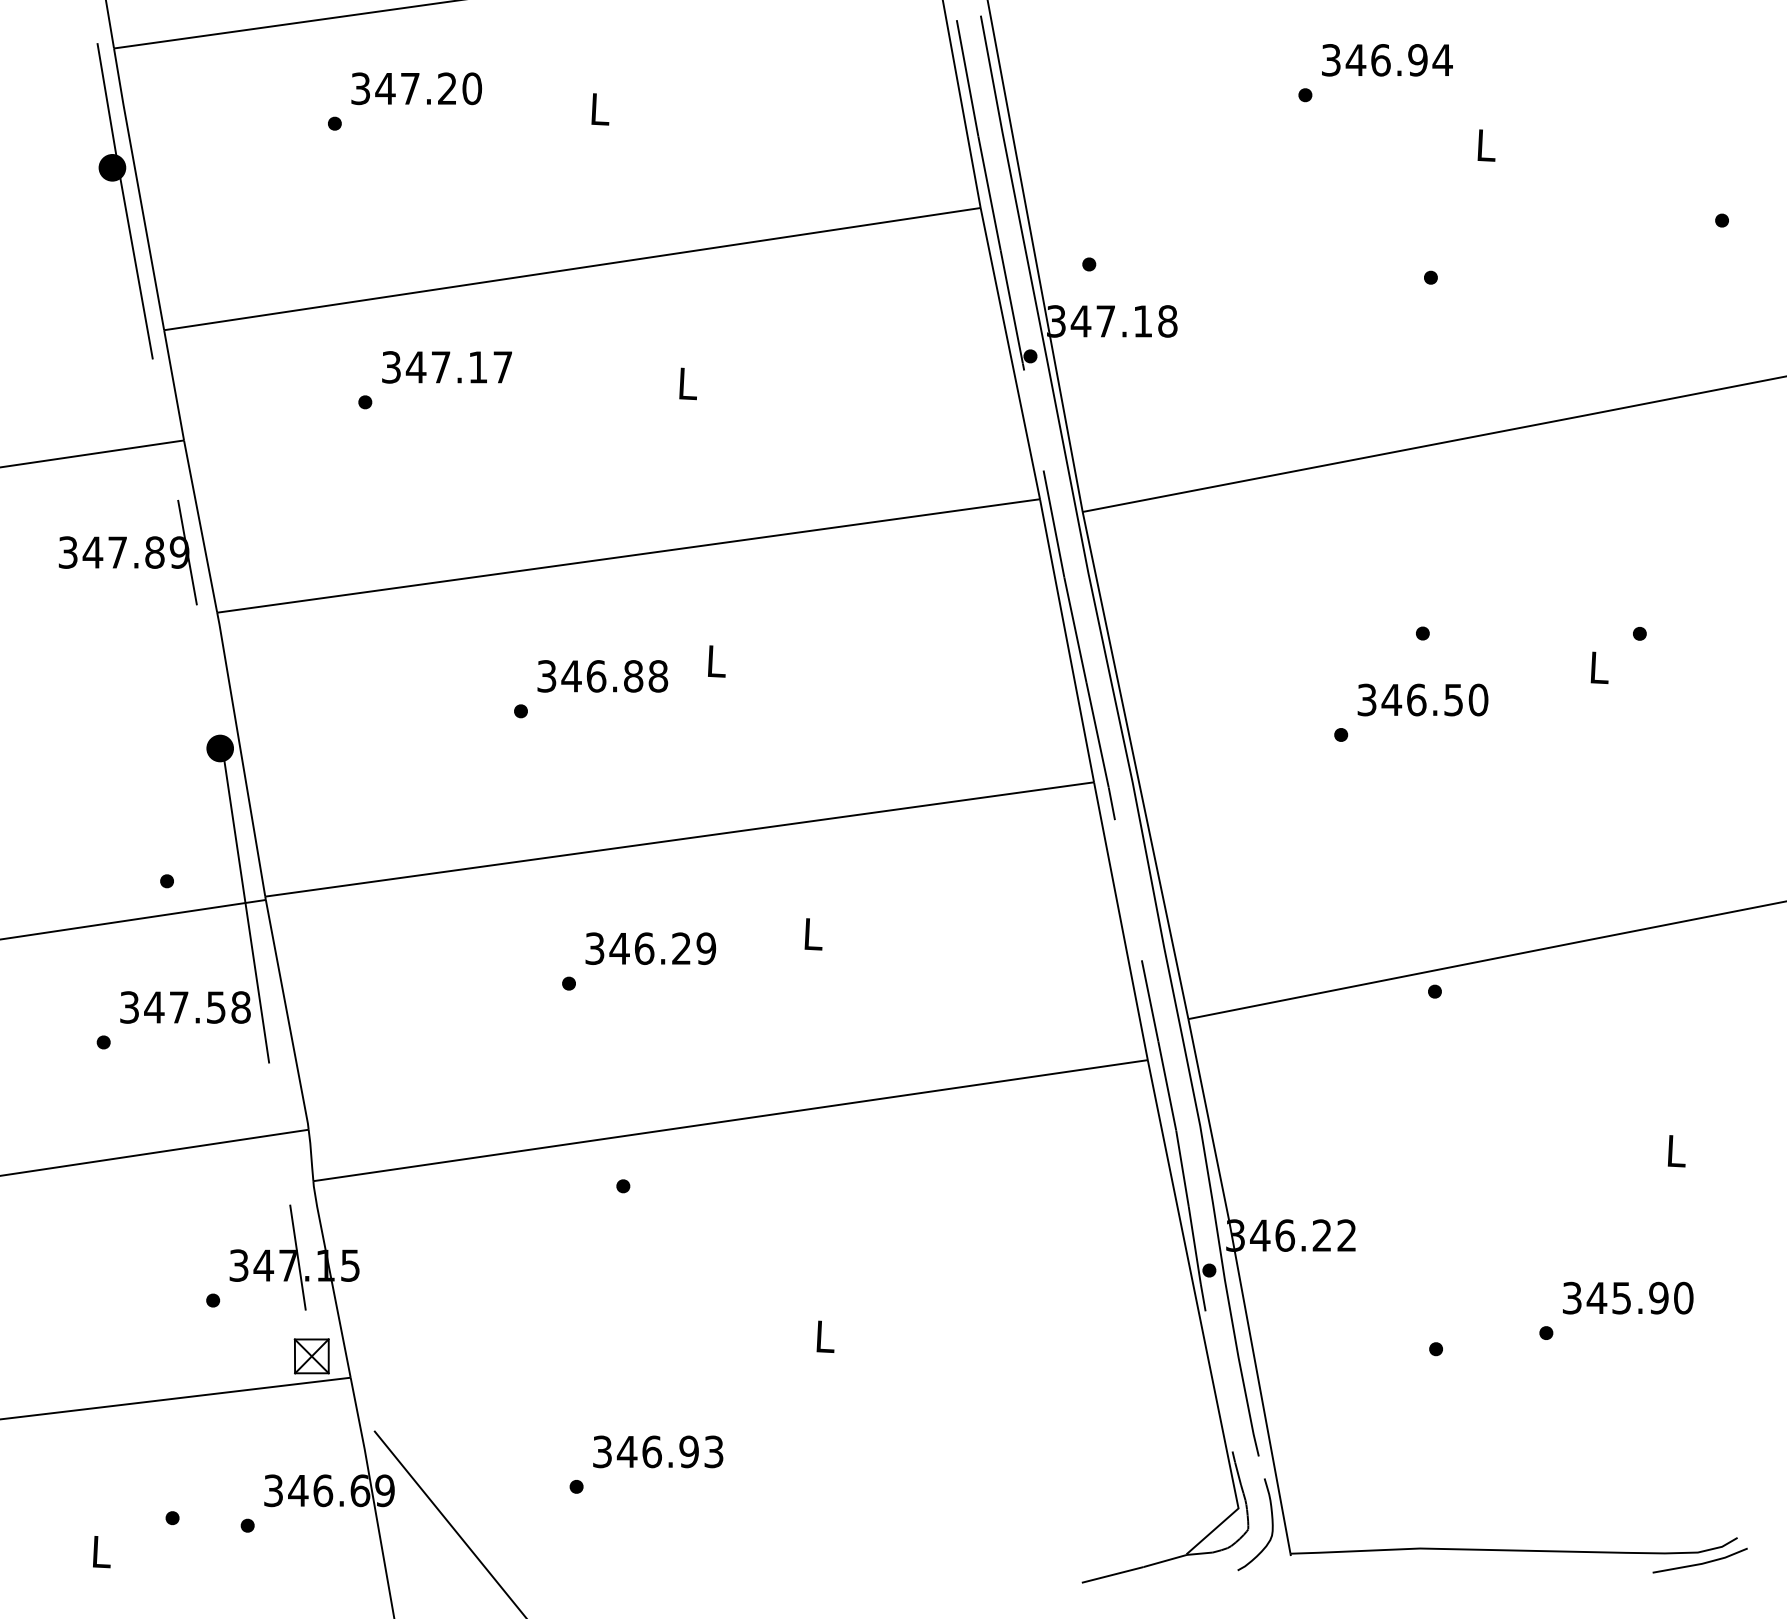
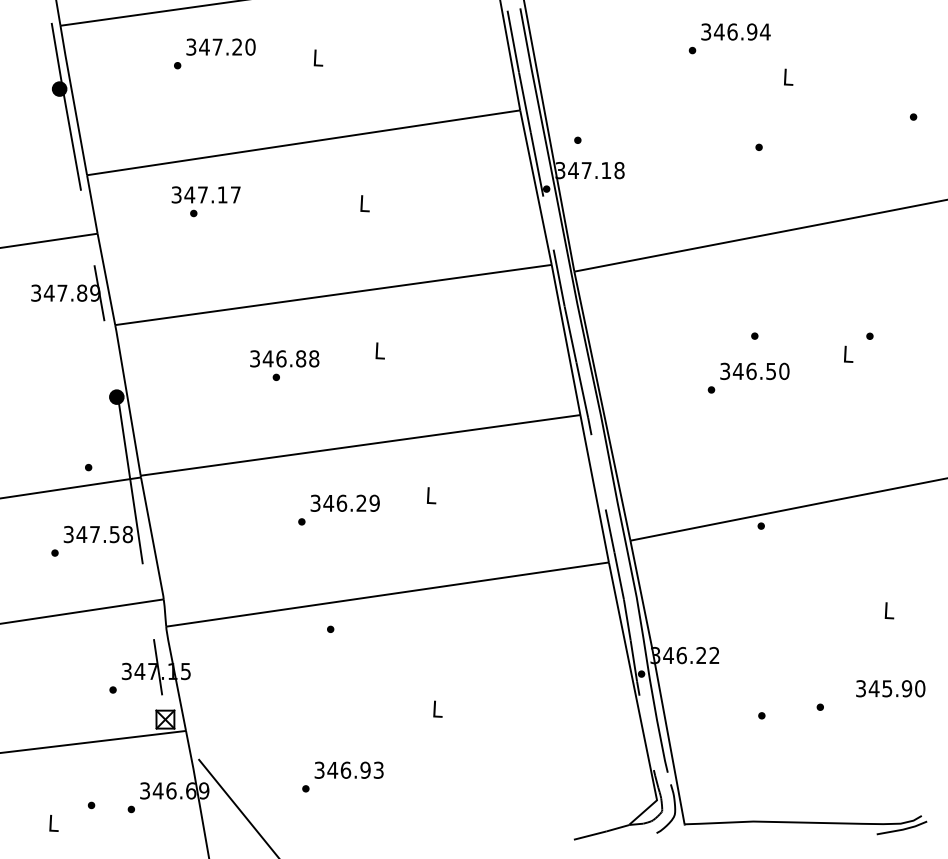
text: (445, 366) -> (205, 194), moved
text: (602, 675) -> (284, 358), moved
text: (1627, 1297) -> (890, 688), moved

